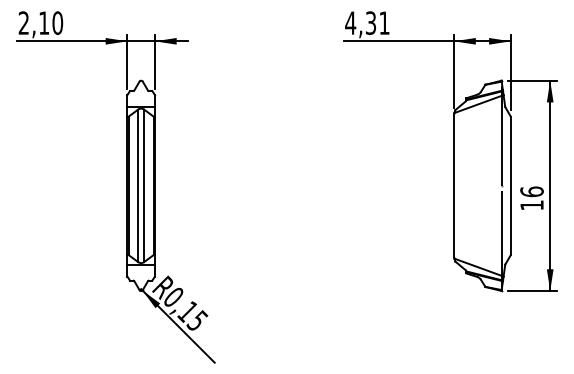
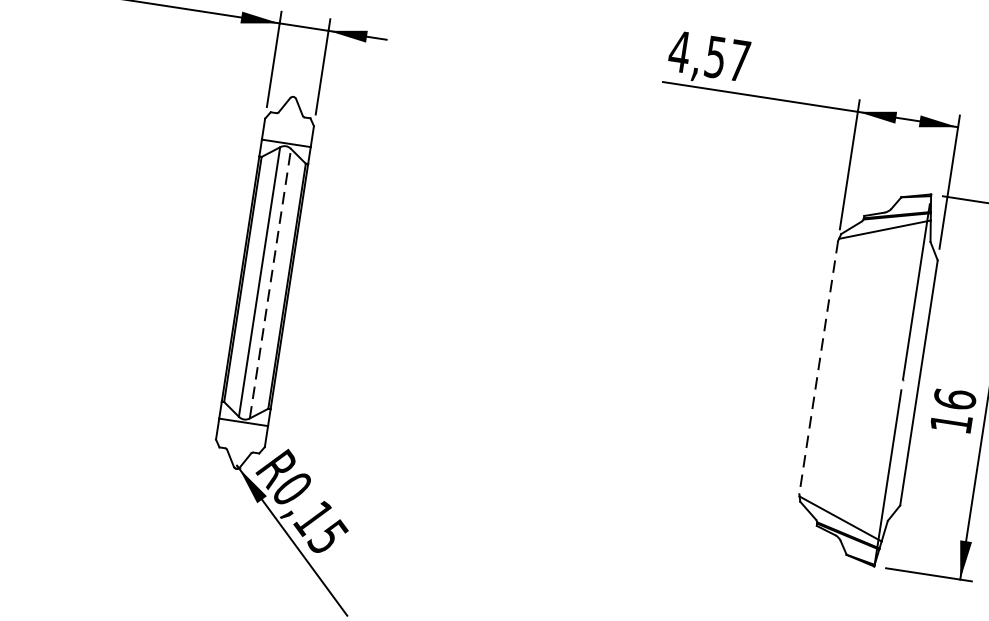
text: (377, 22) -> (727, 57), 4,31 -> 4,57
line: (144, 185) -> (270, 283), solid -> dashed
line: (454, 185) -> (819, 367), solid -> dashed

